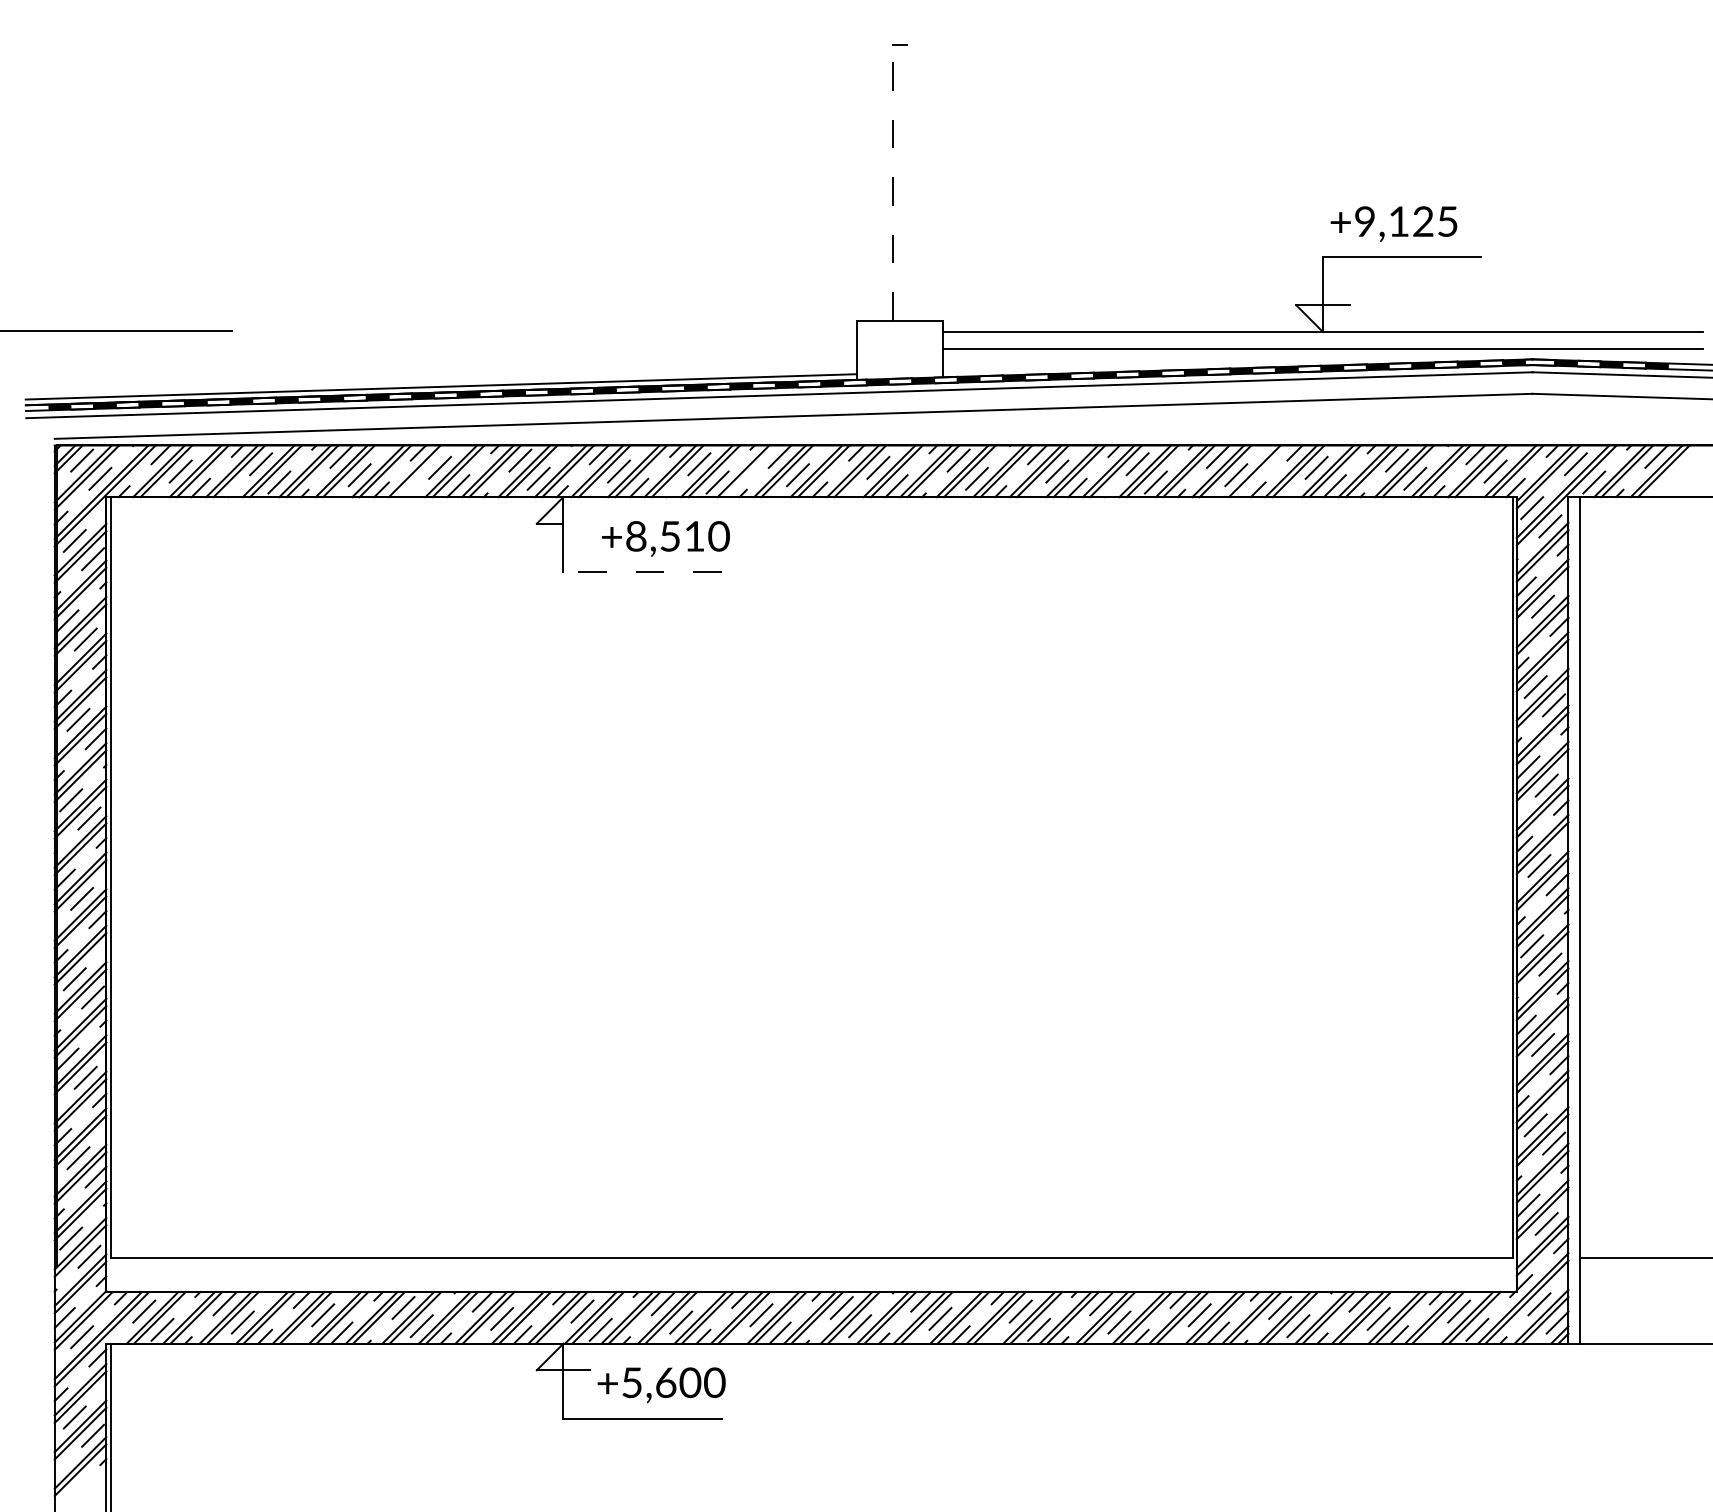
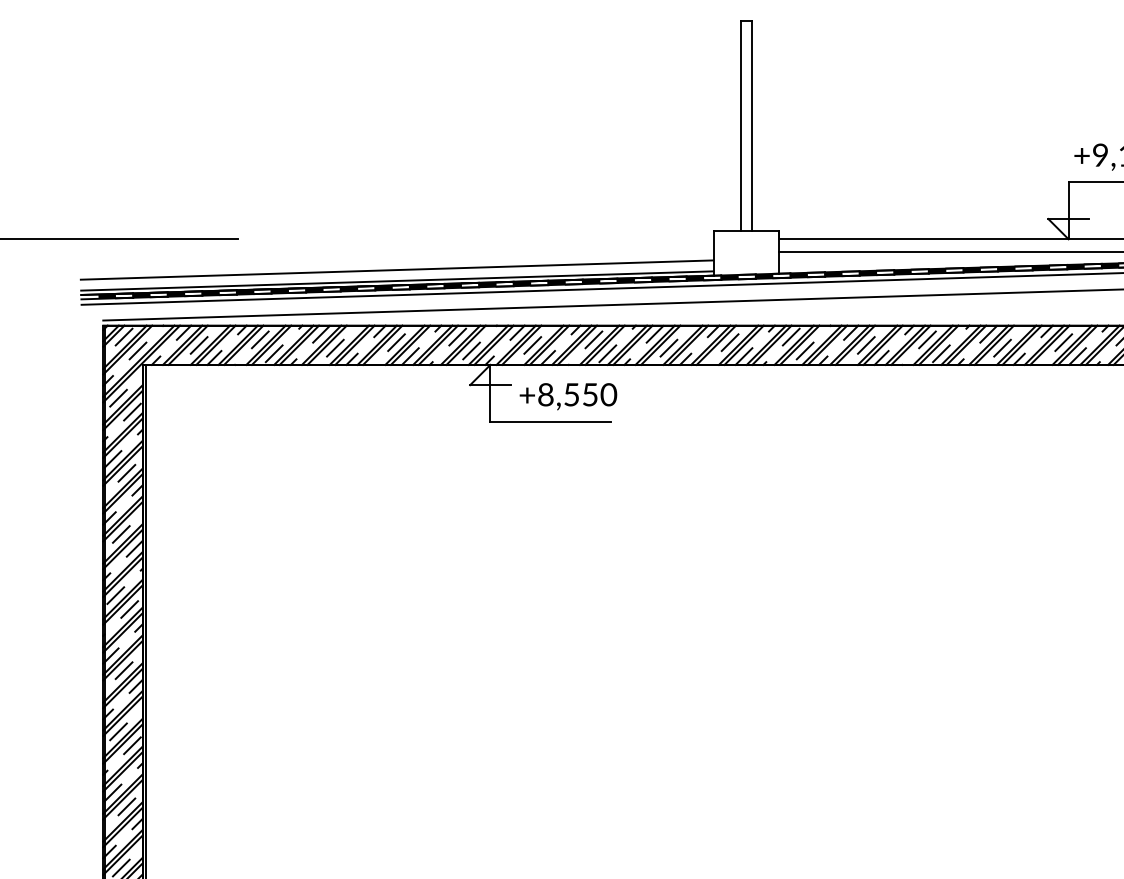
line: (892, 182) -> (740, 125), dashed -> solid
line: (907, 182) -> (752, 125), added
line: (440, 372) -> (396, 270), added
line: (421, 471) -> (382, 345), added
line: (750, 471) -> (632, 345), added
line: (1261, 471) -> (1021, 345), added
line: (576, 523) -> (500, 384), added
text: (694, 536) -> (590, 394), +8,510 -> +8,550
line: (642, 572) -> (550, 422), dashed -> solid

